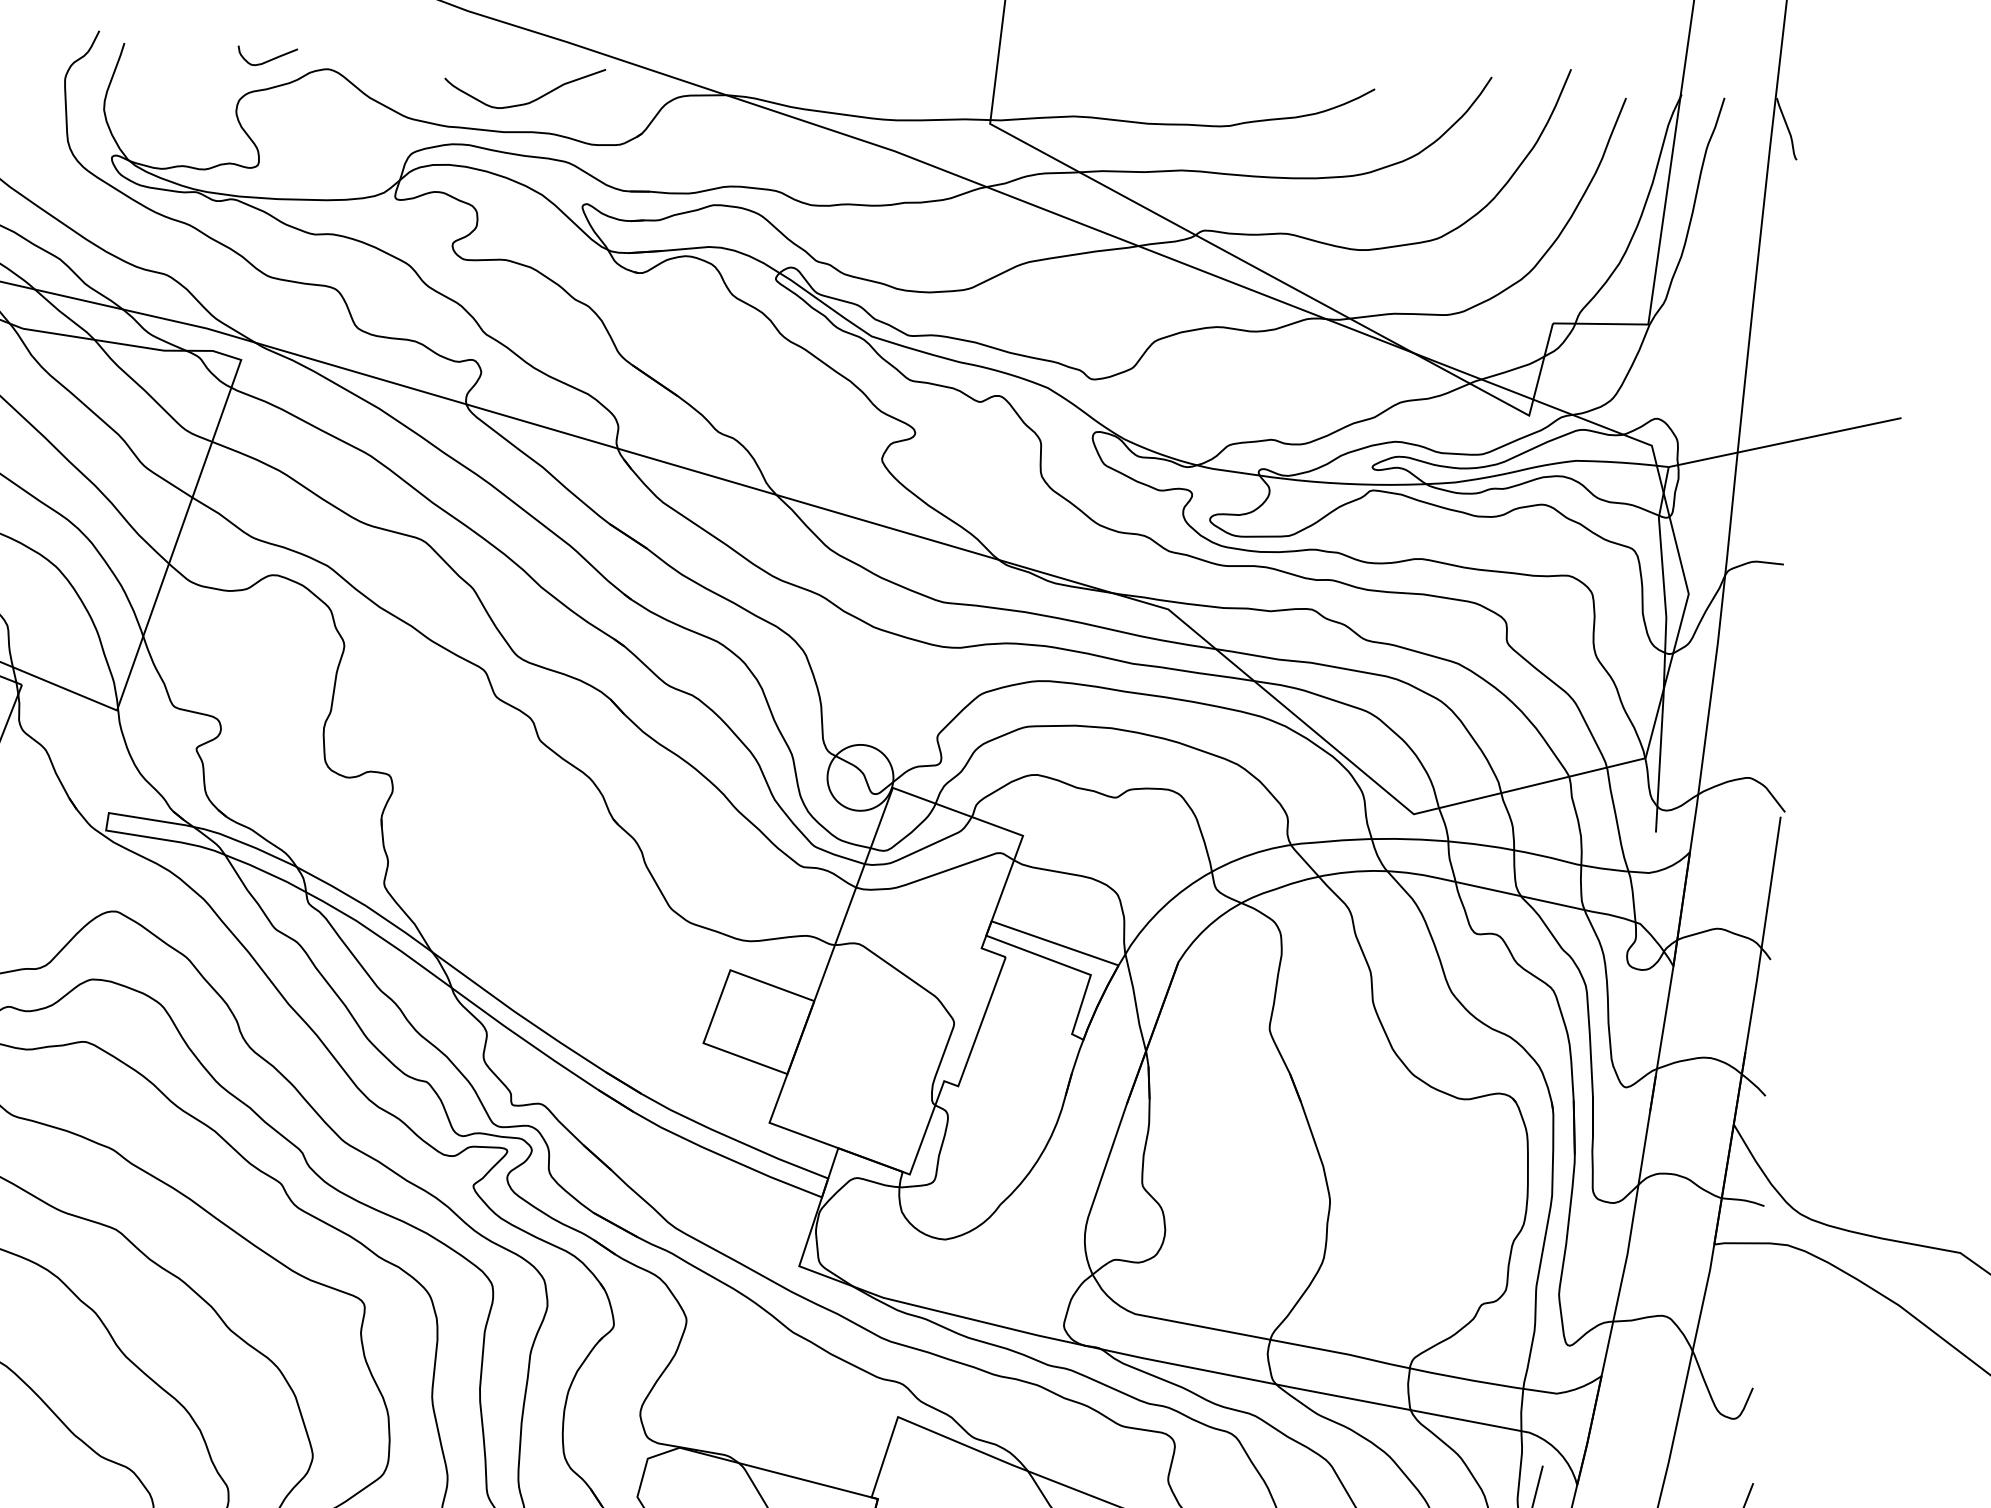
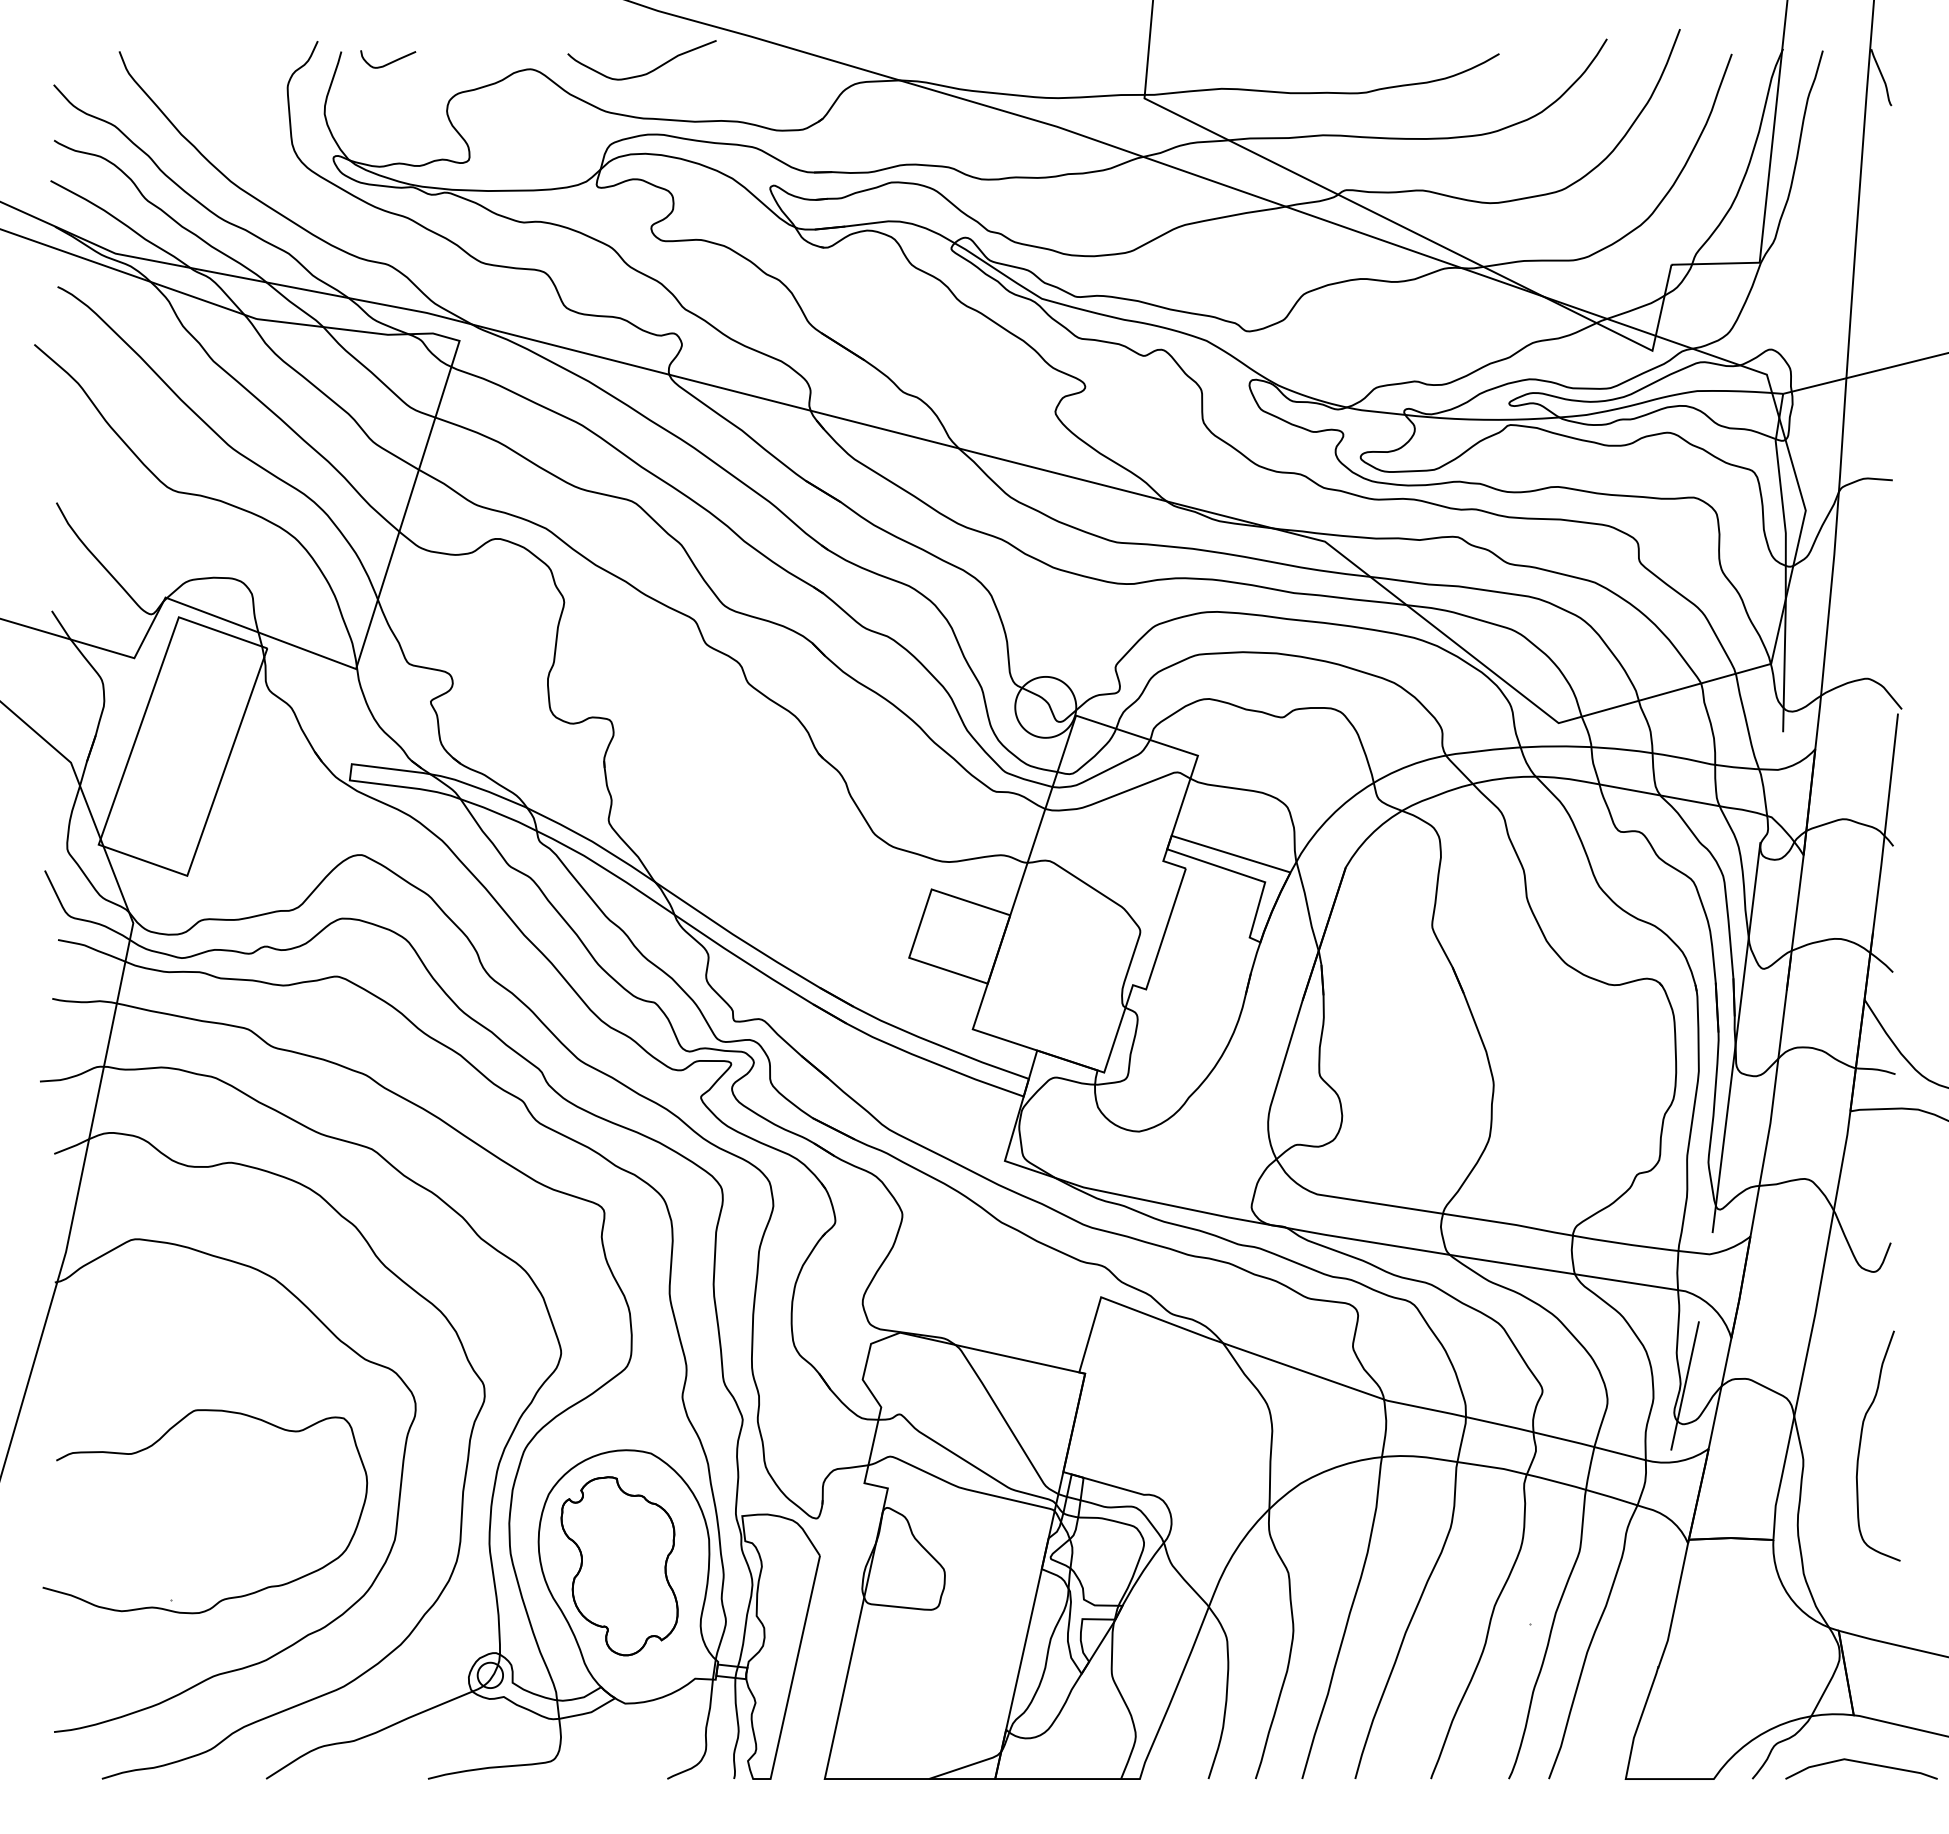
curve: (268, 59) -> (389, 62), moved
curve: (526, 102) -> (644, 73), moved
line: (1594, 1160) -> (1736, 1037), added

